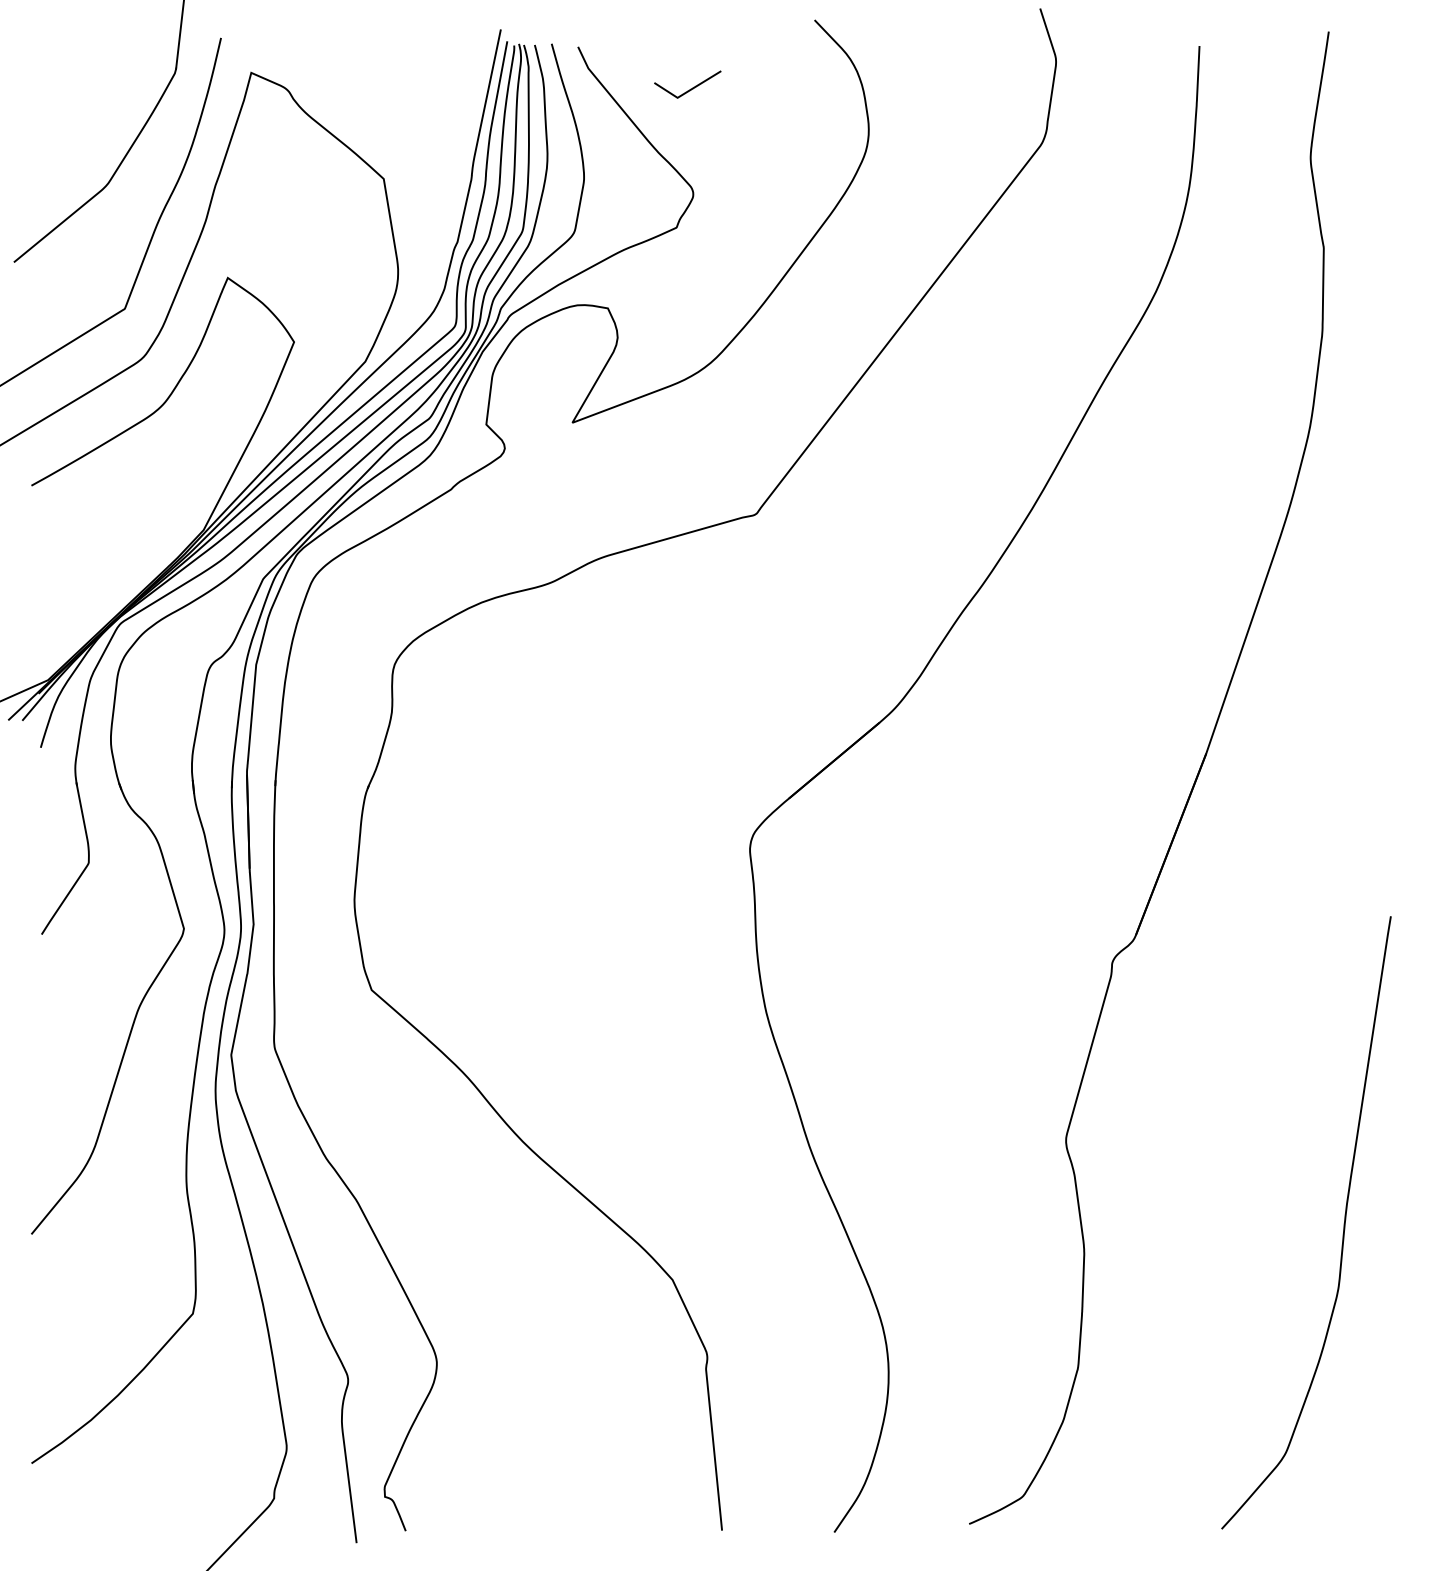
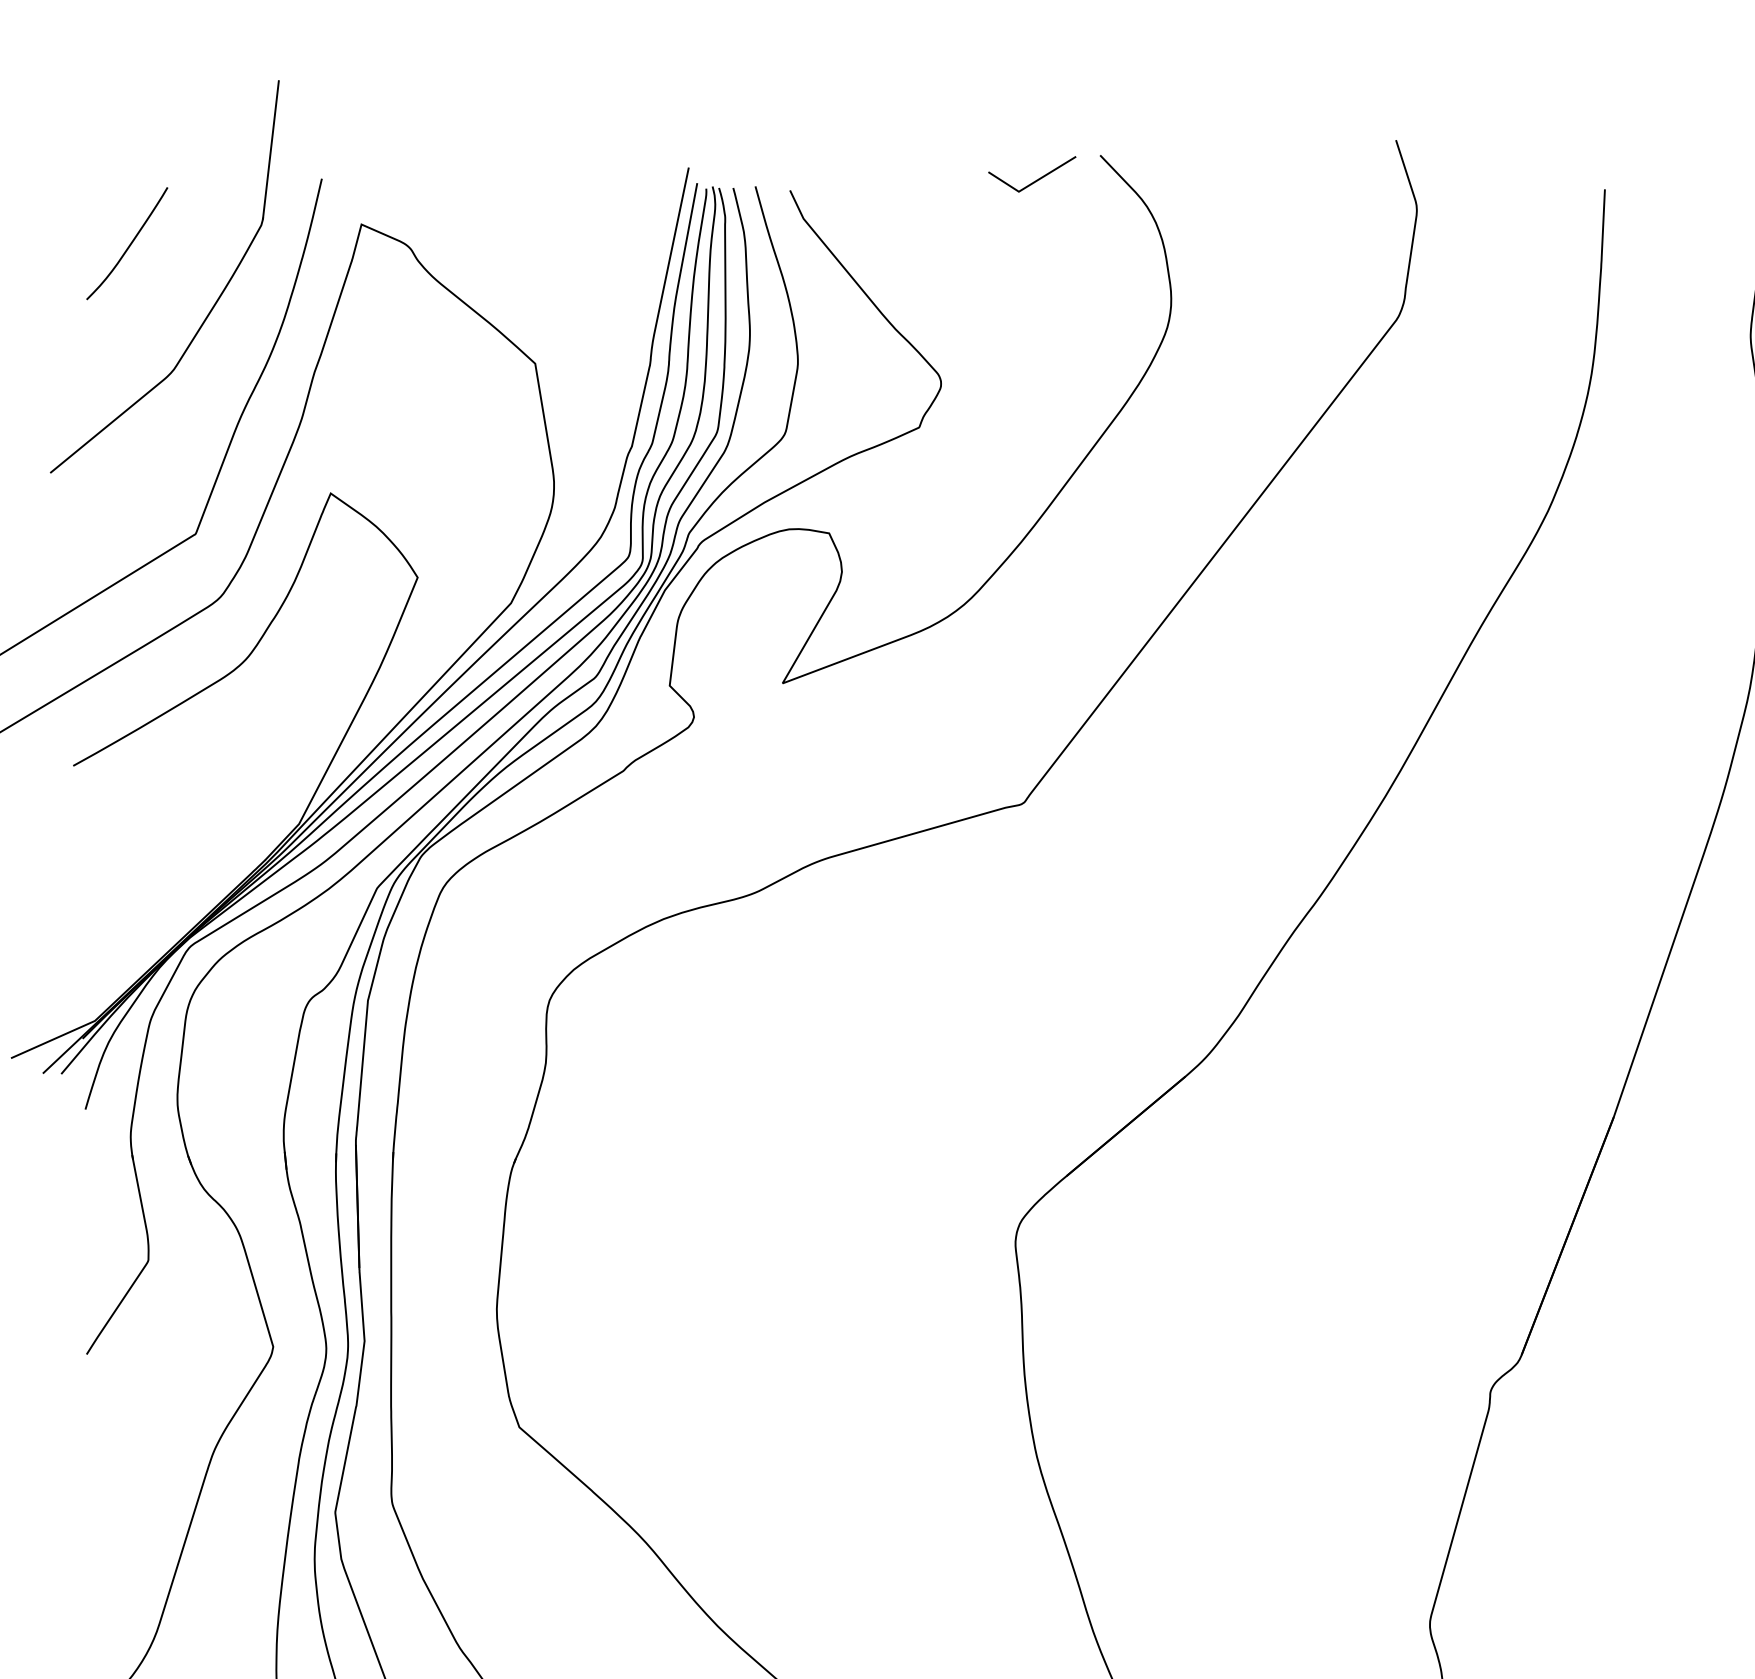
curve: (73, 88) -> (128, 245), added
line: (690, 88) -> (1035, 179), moved

